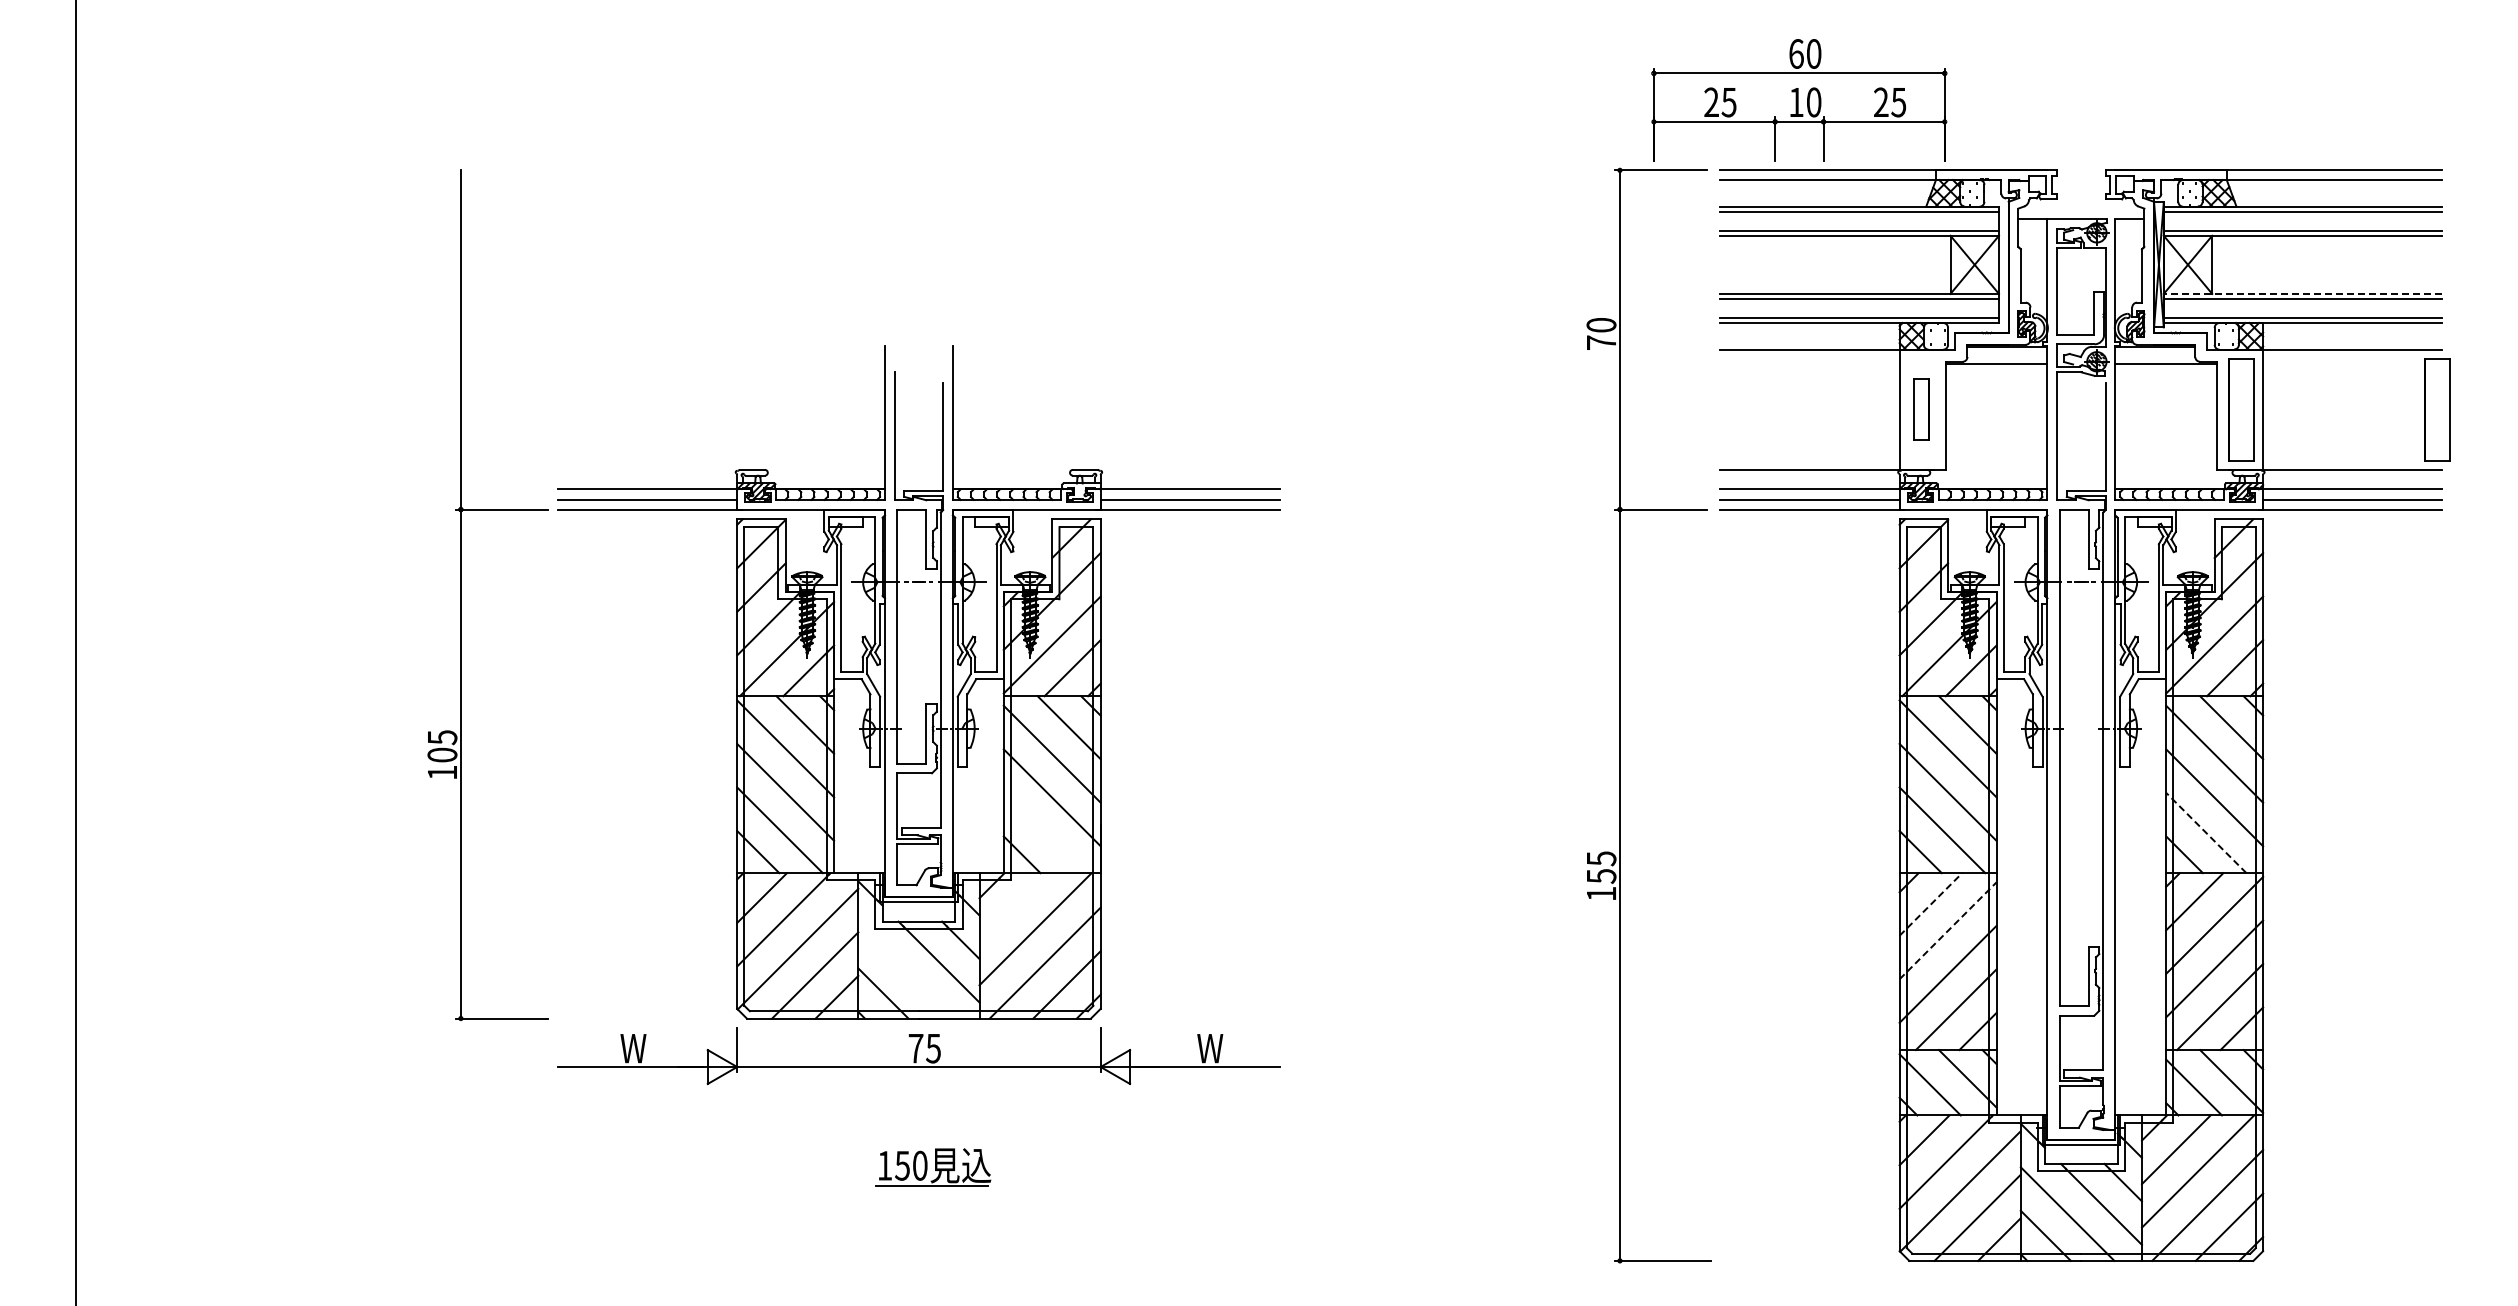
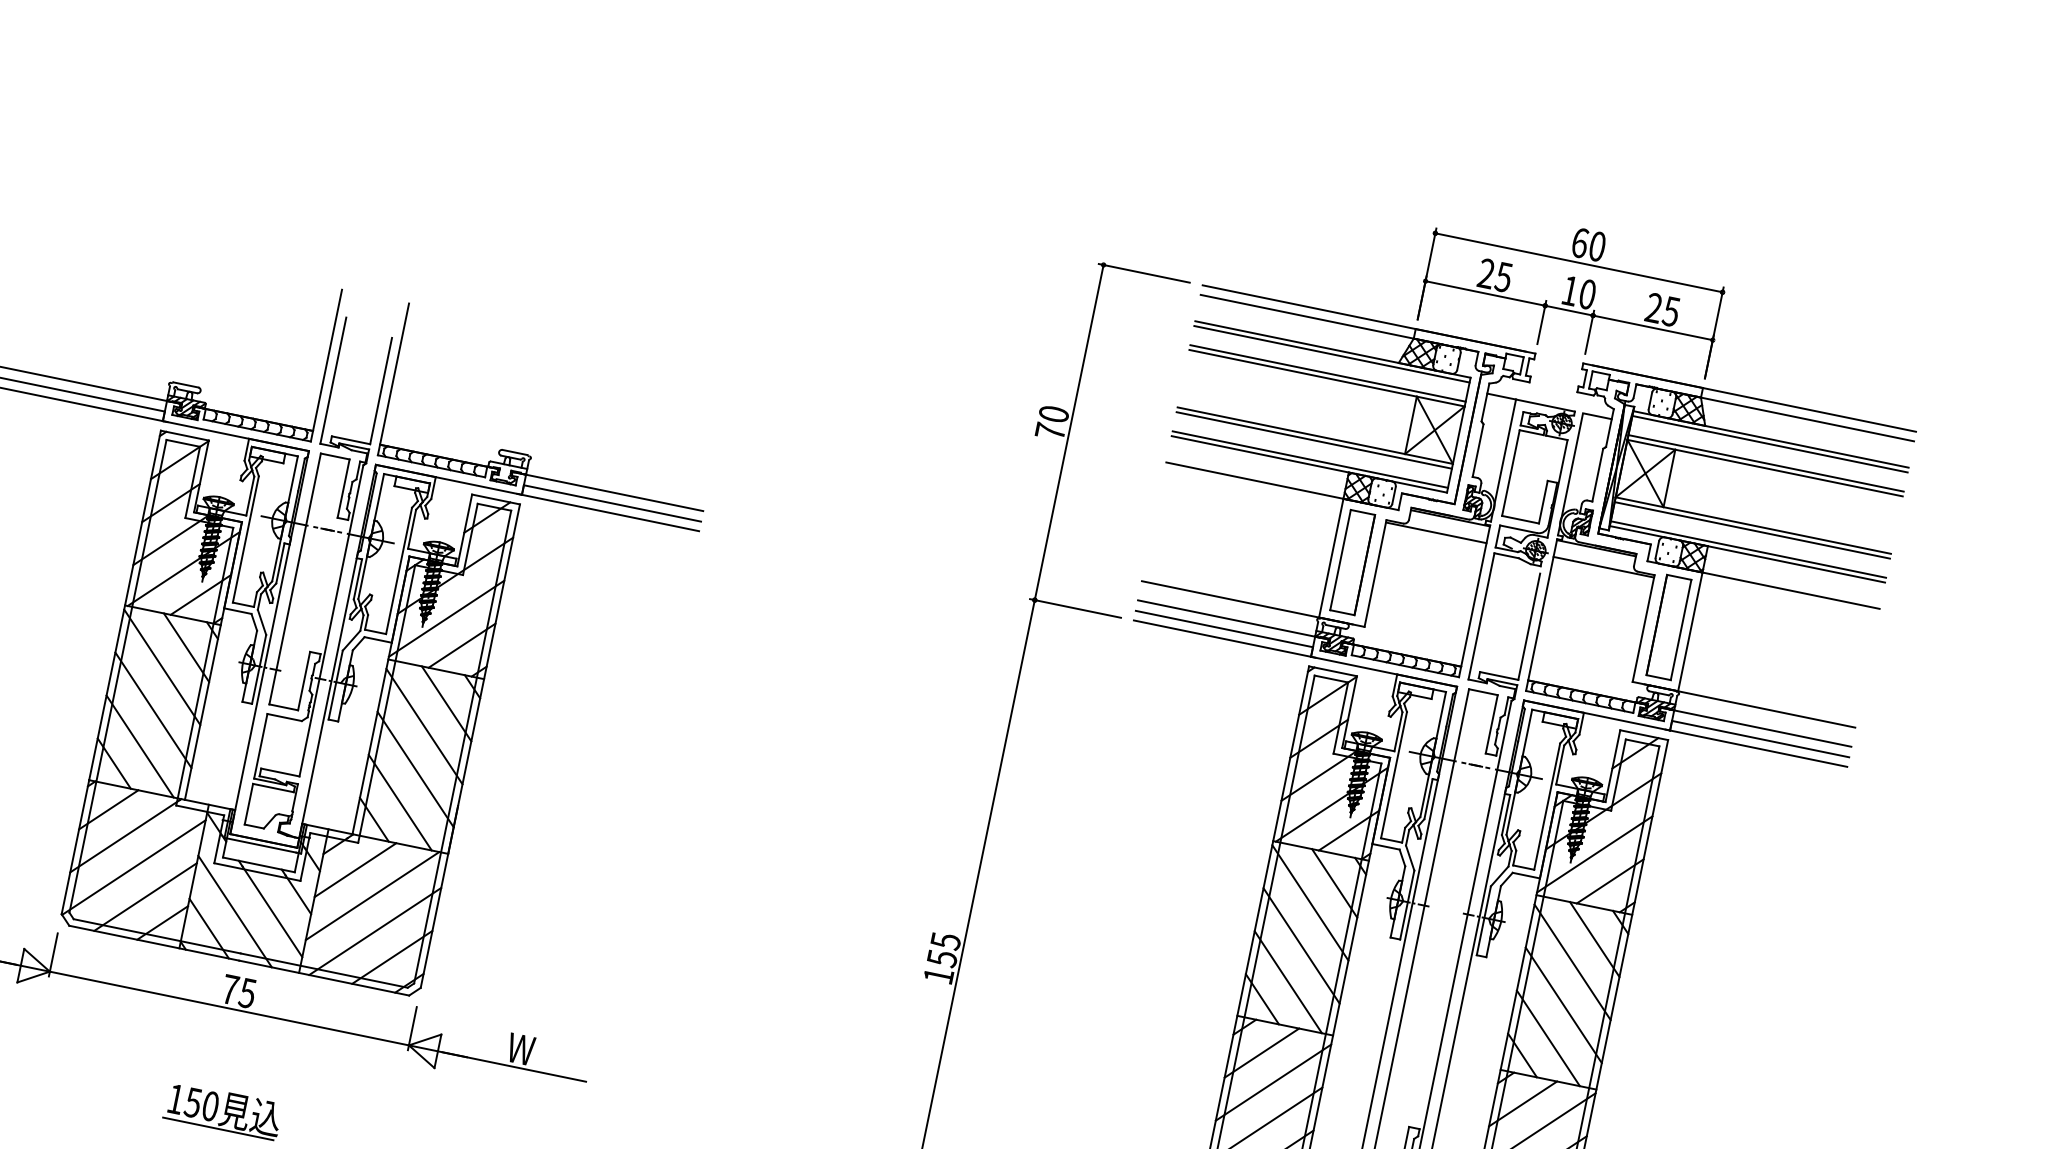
part: (1799, 100) -> (1573, 289), moved
line: (2302, 293) -> (1752, 525), dashed -> solid
part: (1921, 409) -> (1352, 562), size x1.67
part: (2437, 409) -> (1862, 666), removed
line: (1043, 832) -> (399, 802), added
line: (2206, 833) -> (1548, 1038), dashed -> solid
line: (1931, 904) -> (1262, 1053), dashed -> solid
line: (1013, 907) -> (355, 870), added
line: (1948, 930) -> (1273, 1082), dashed -> solid
line: (905, 971) -> (235, 911), added

